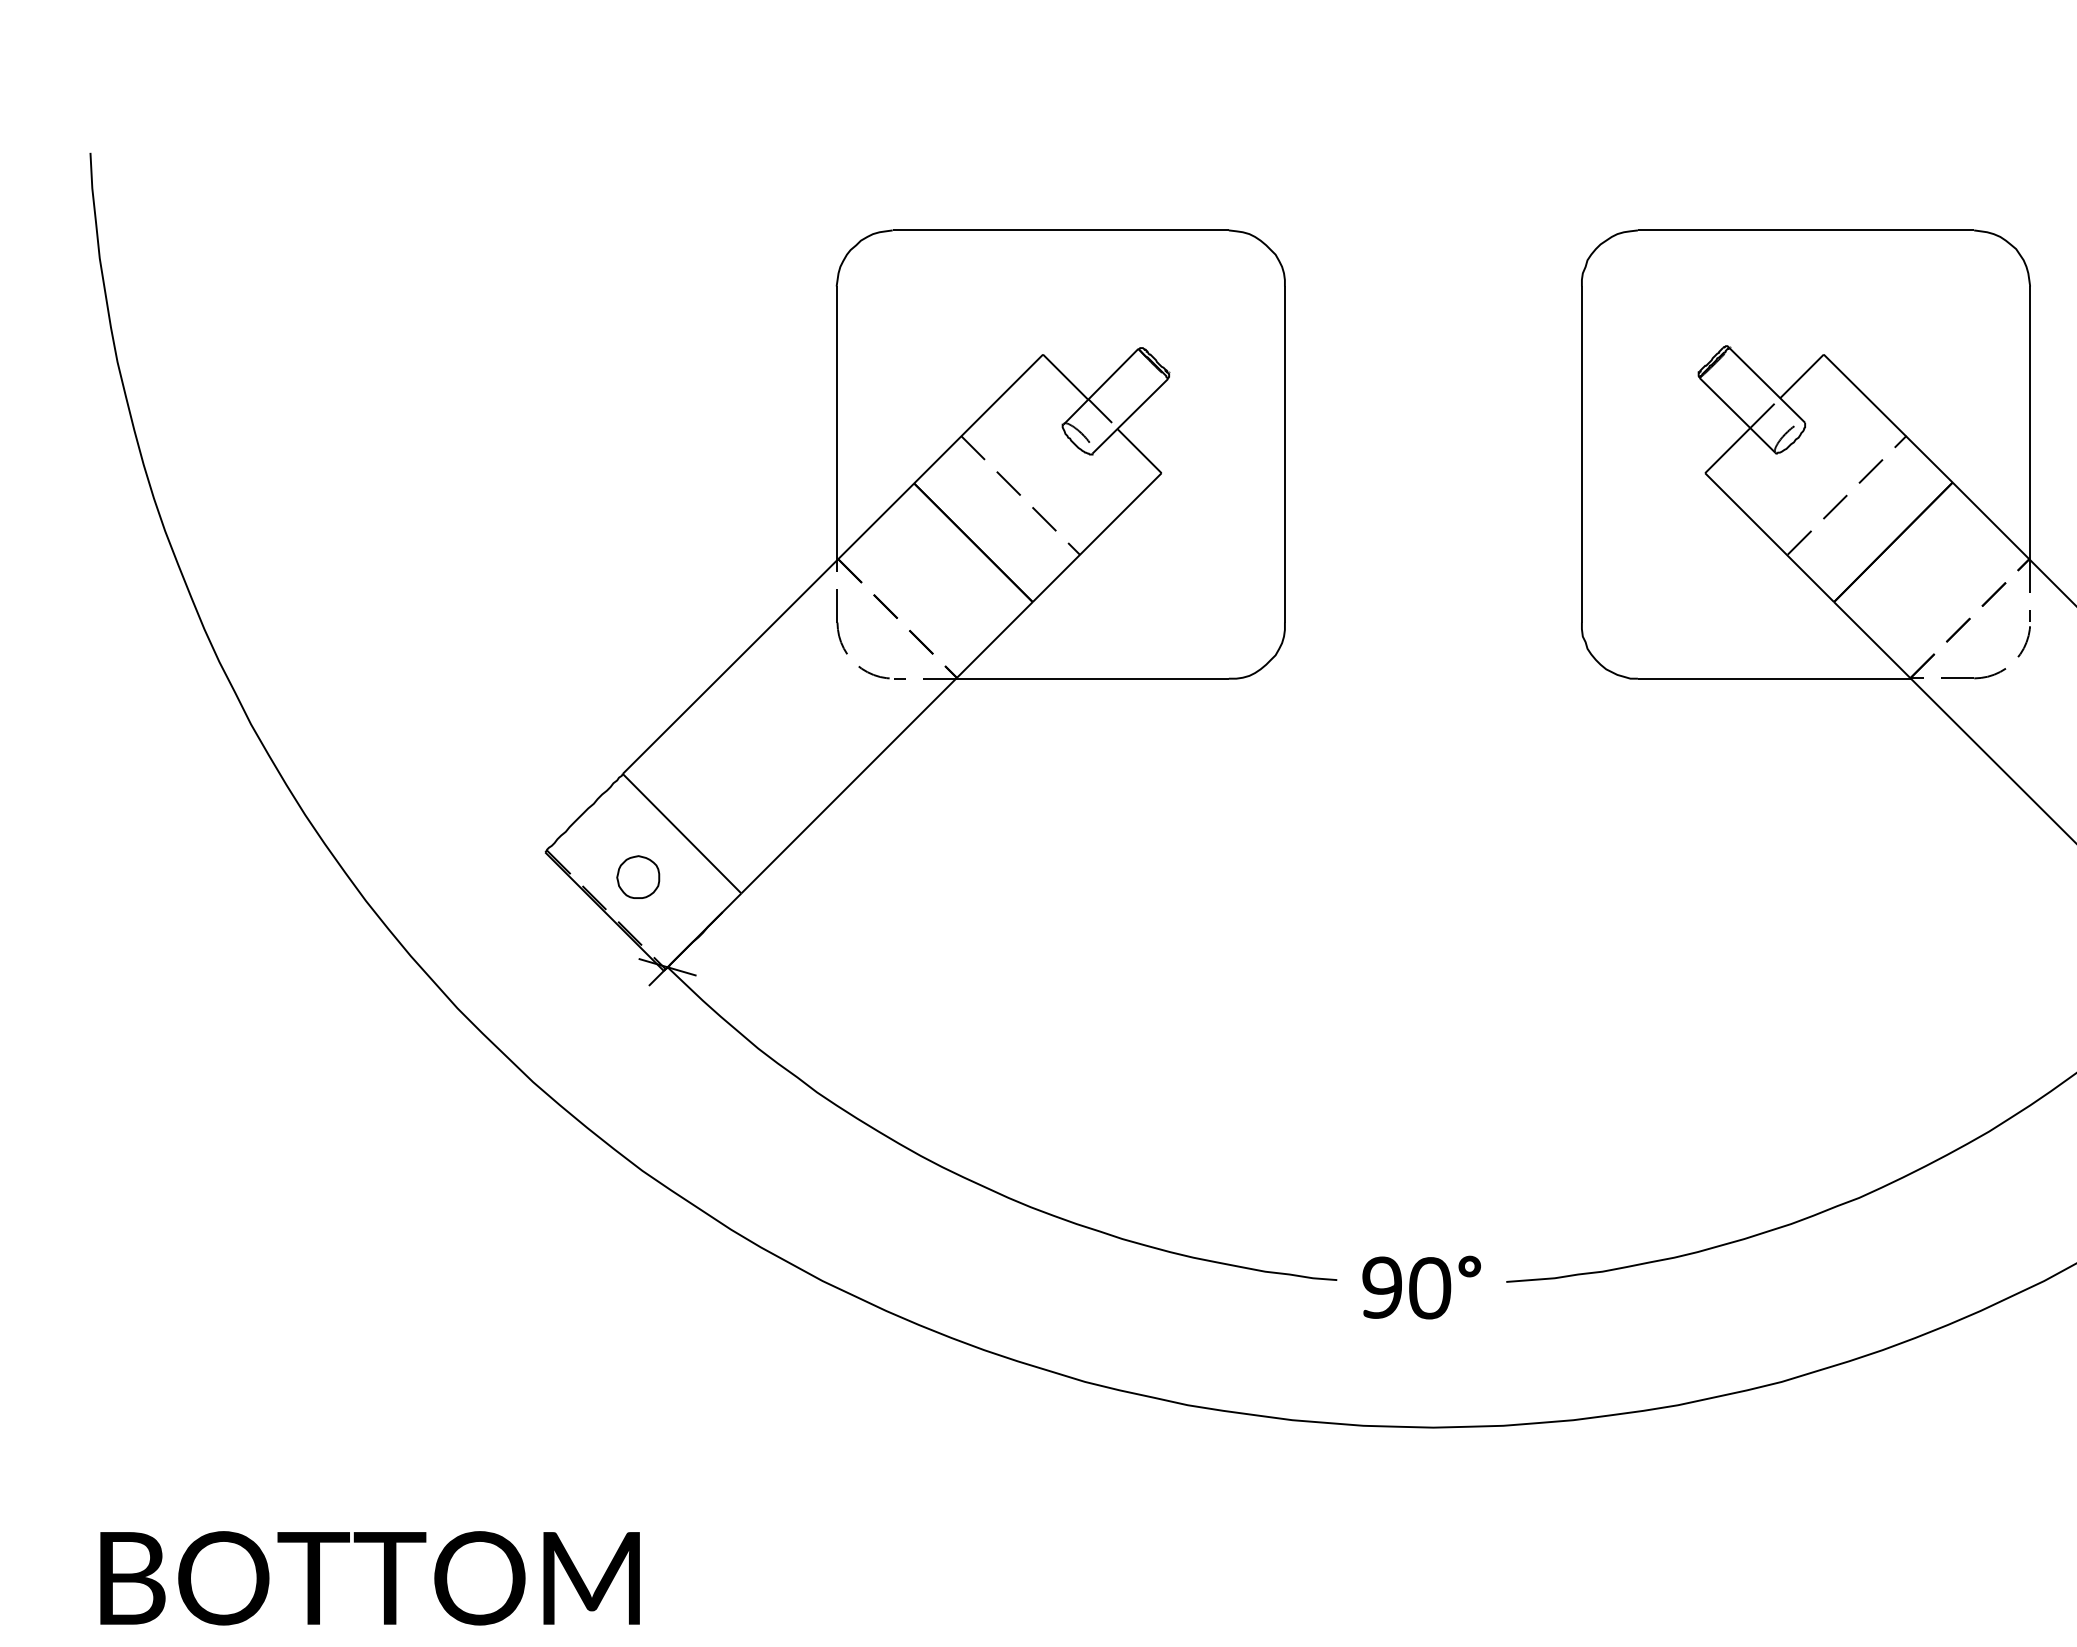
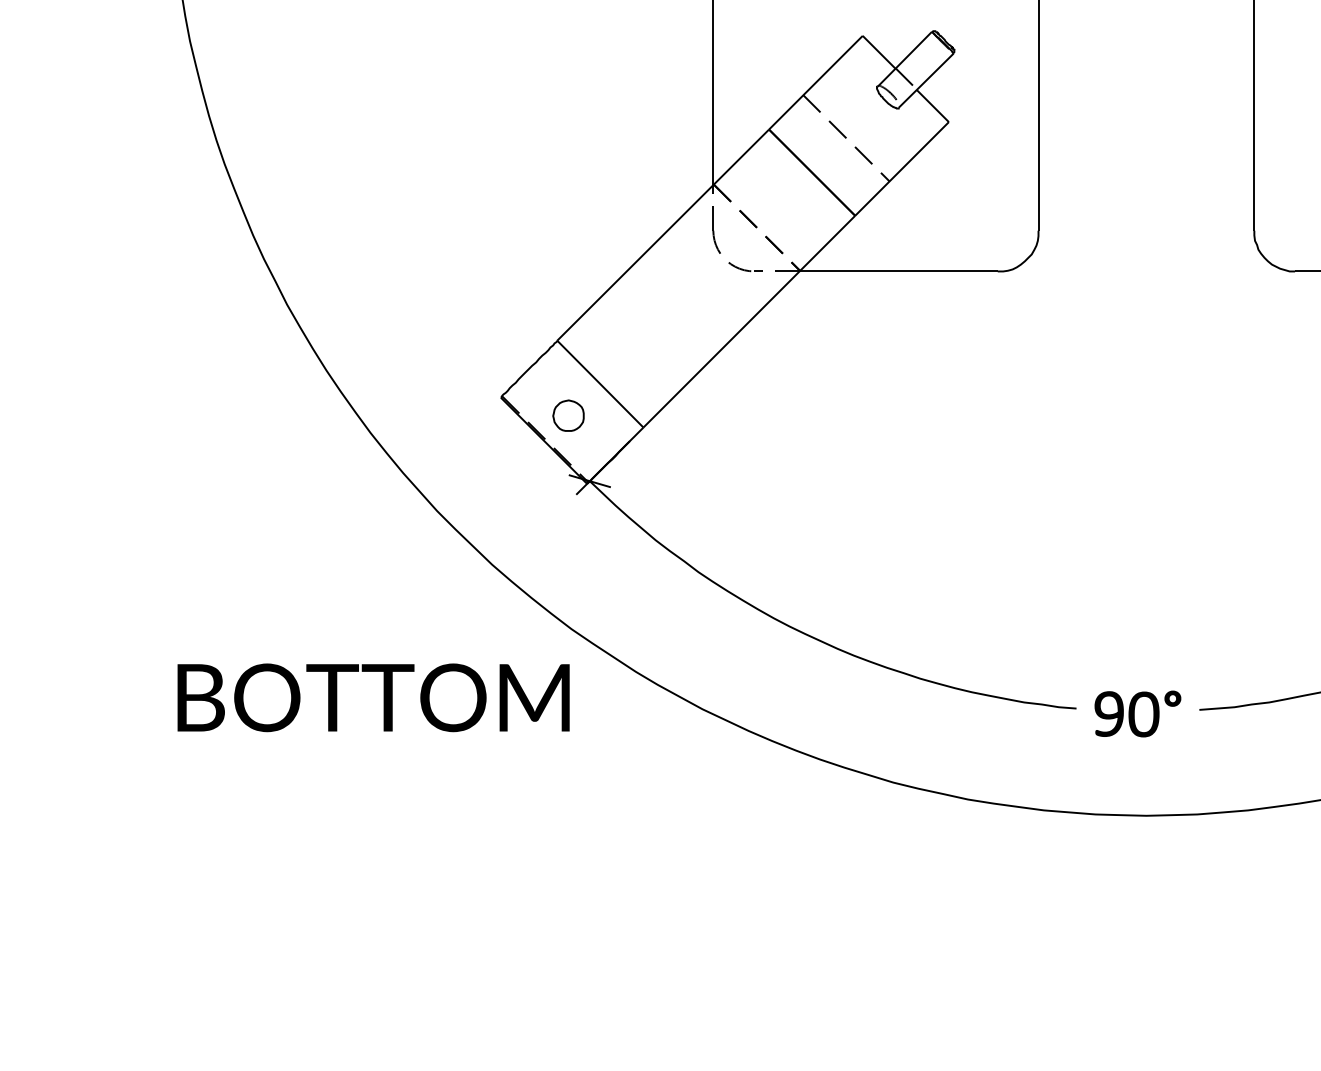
text: (369, 1578) -> (373, 697), moved

